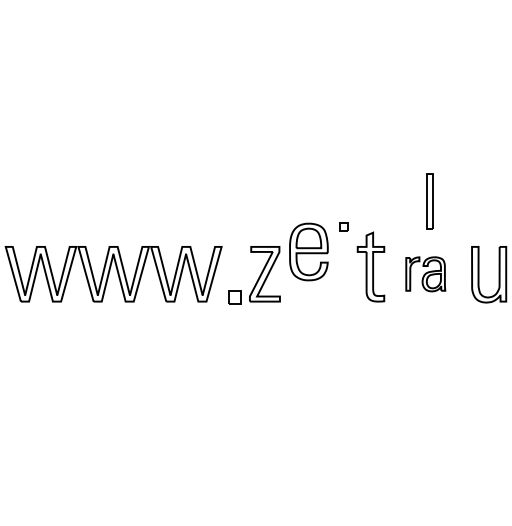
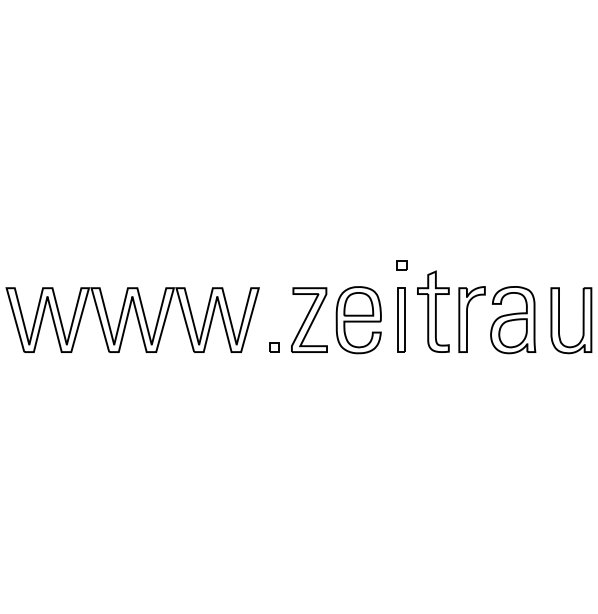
part: (430, 200) -> (401, 319), moved
part: (308, 252) -> (358, 320), moved
part: (425, 274) -> (497, 320), size x1.67
part: (235, 297) -> (274, 347), size x0.62

